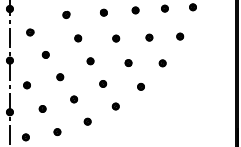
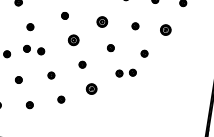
part: (180, 36) -> (166, 29), size x1.6
part: (116, 38) -> (102, 21), size x1.6
part: (90, 61) -> (73, 40), size x1.6
part: (45, 76) -> (26, 48), added
part: (154, 83) -> (133, 72), added
part: (115, 106) -> (91, 88), size x1.6

